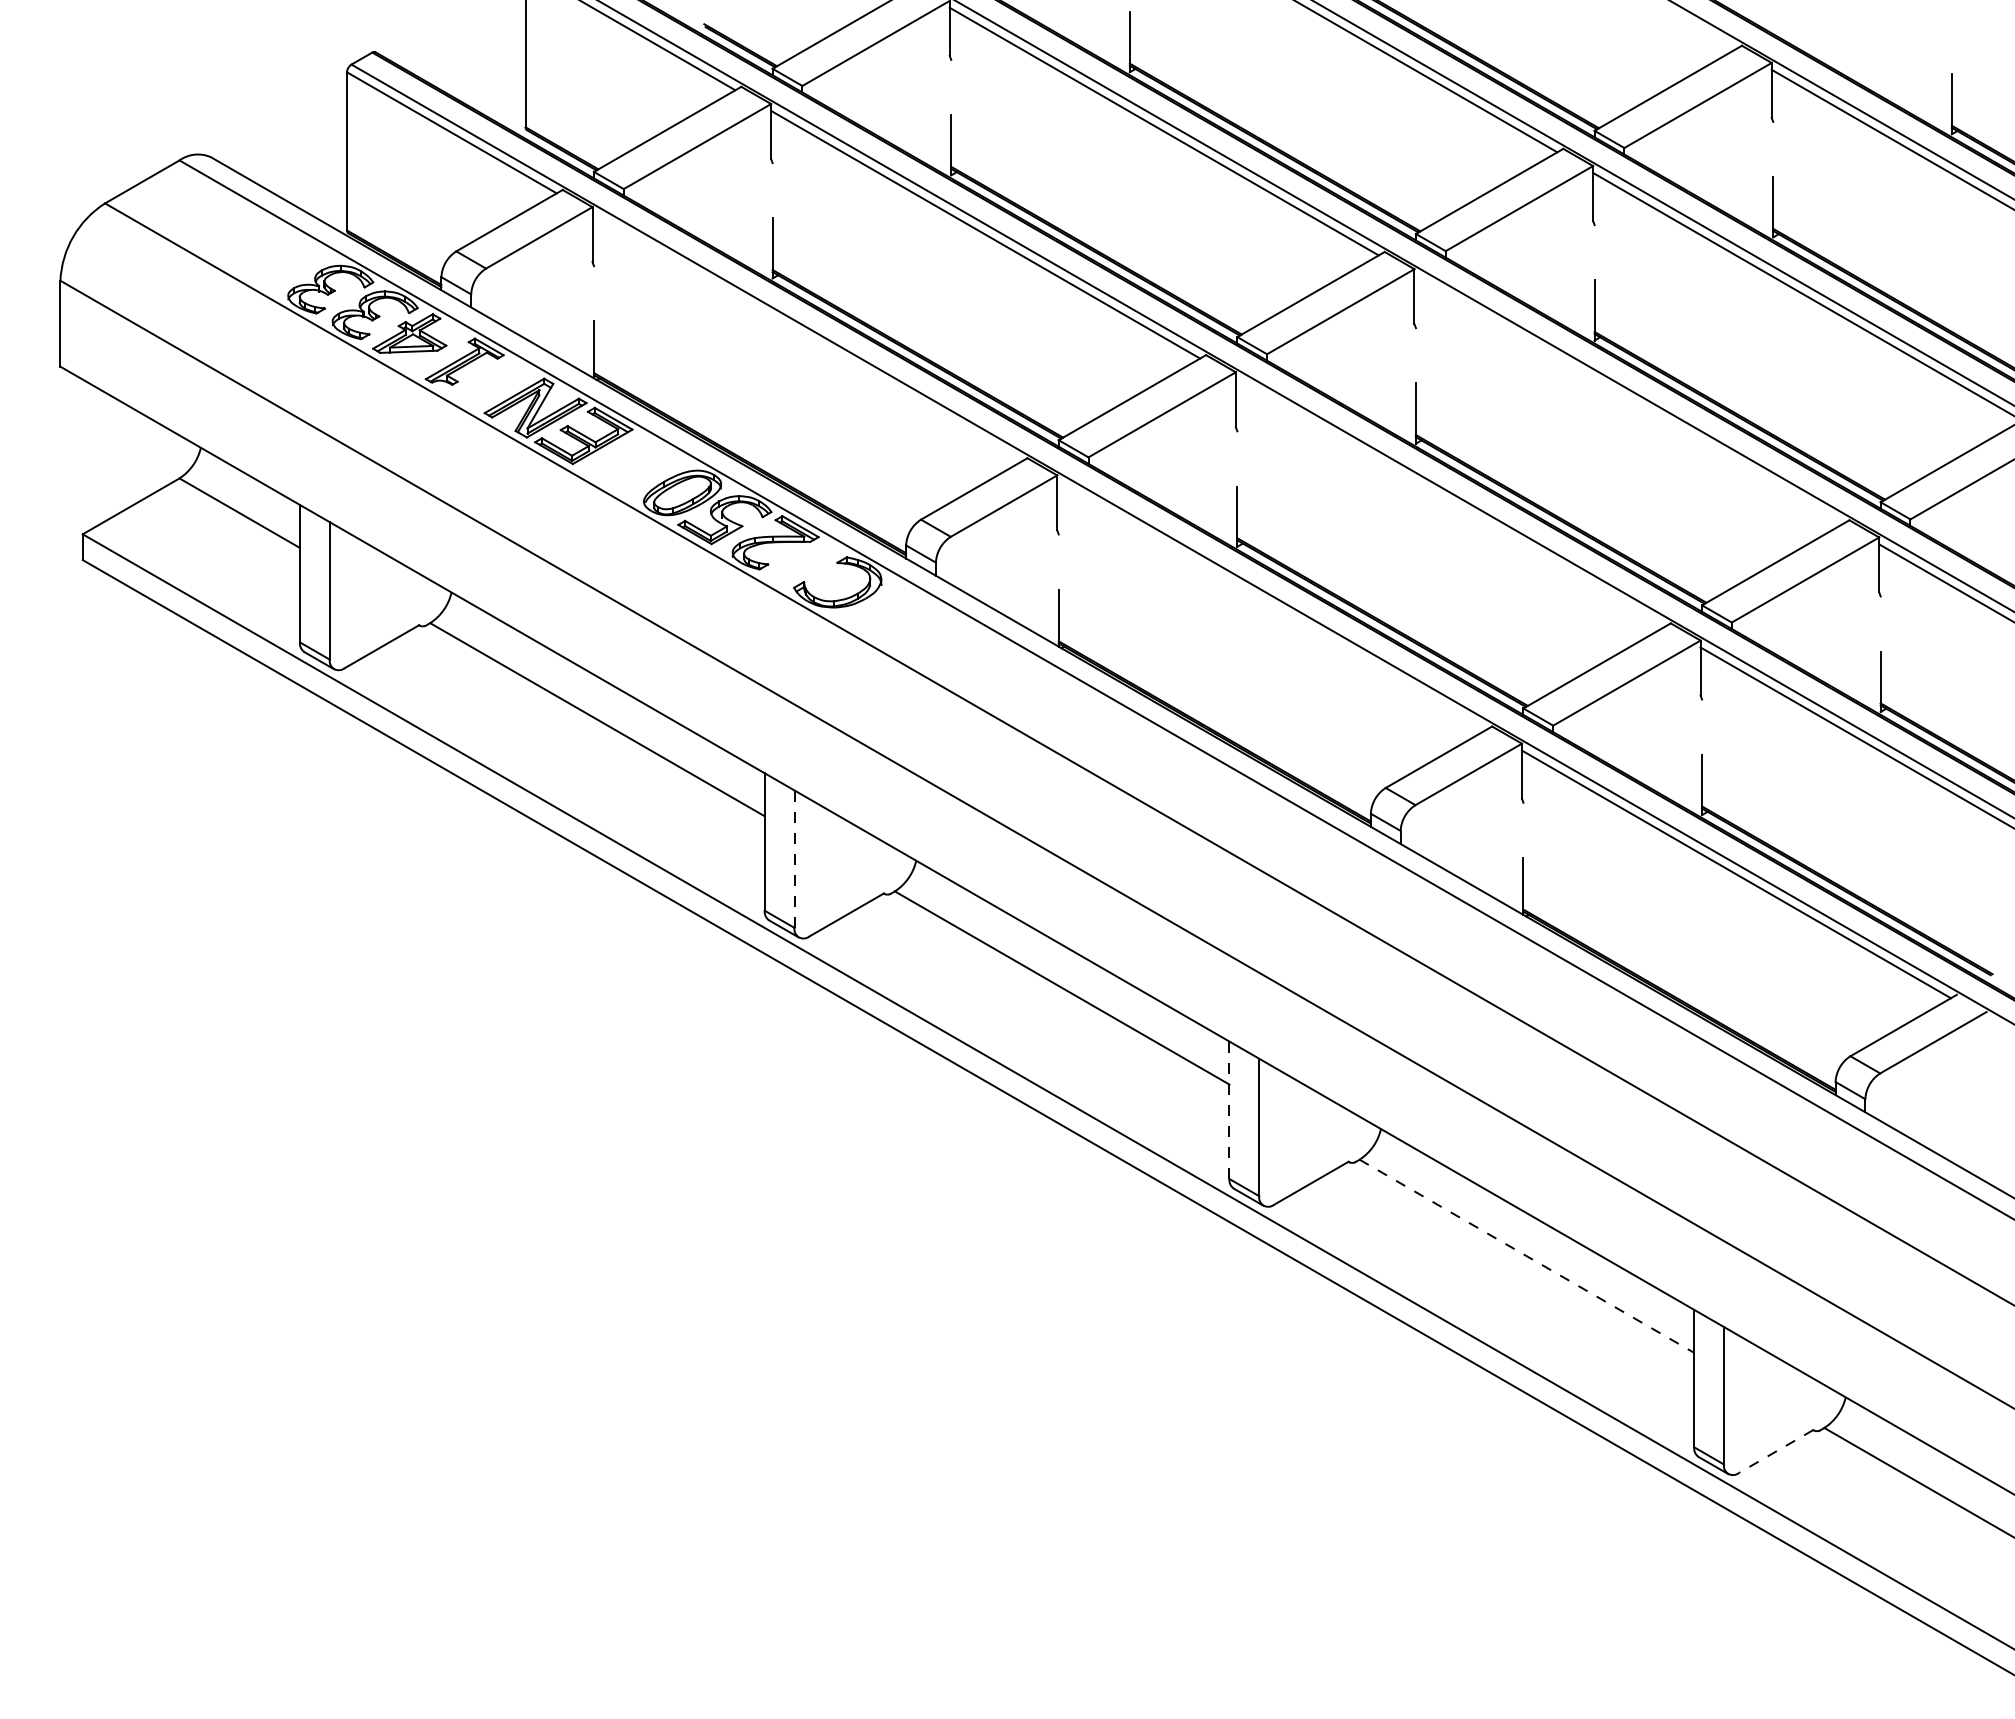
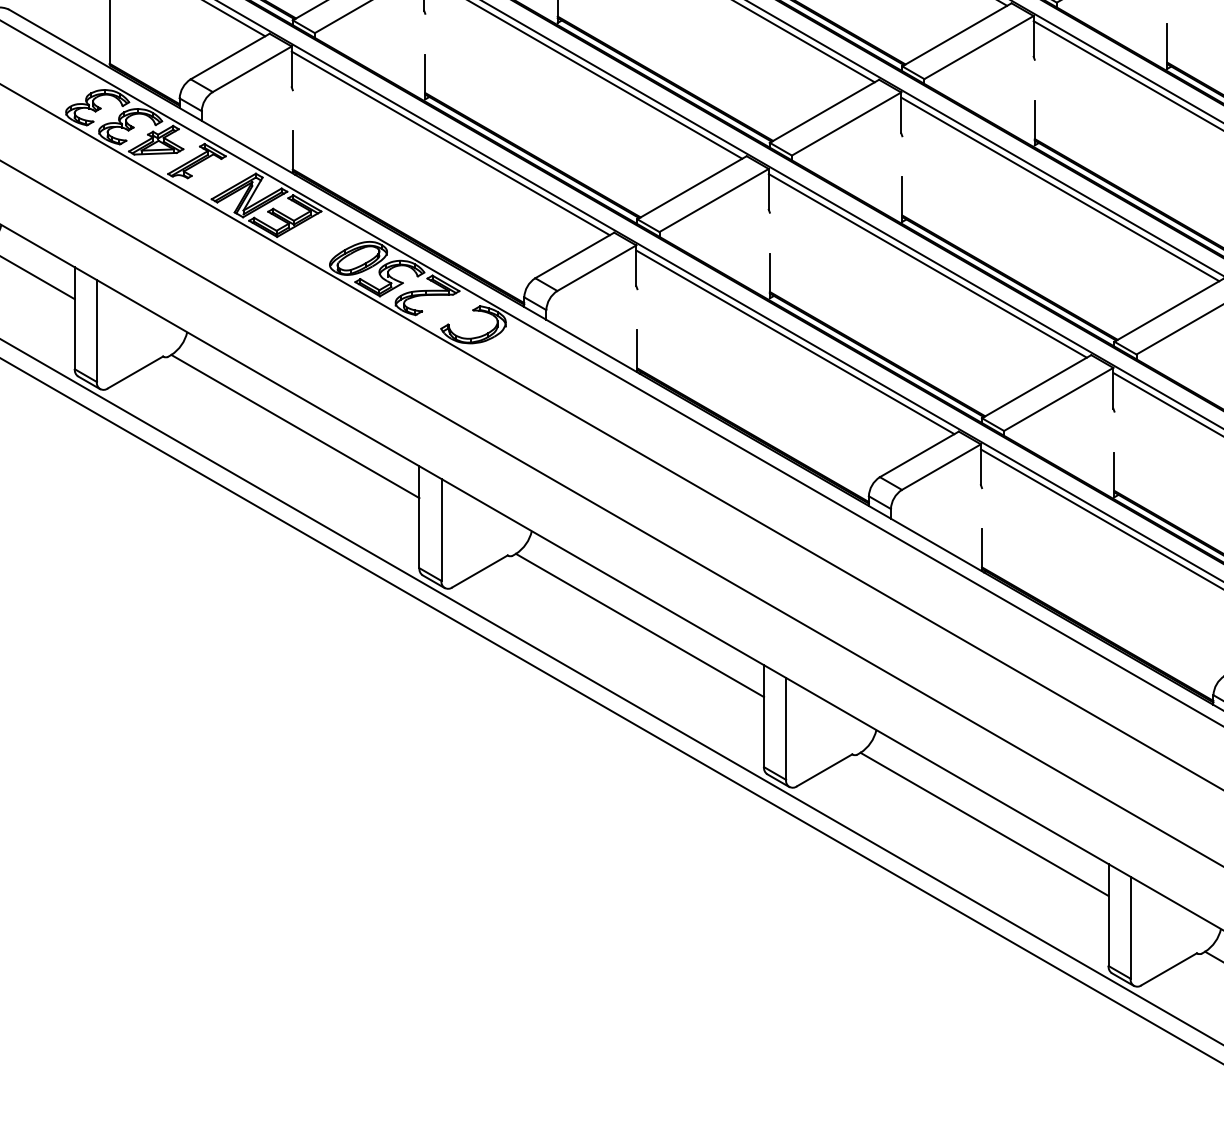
line: (806, 337) -> (450, 143), added
line: (1628, 399) -> (1059, 189), added
line: (1449, 502) -> (927, 265), added
line: (1271, 605) -> (795, 341), added
line: (794, 859) -> (441, 530), dashed -> solid
line: (1229, 1110) -> (764, 716), dashed -> solid
line: (1527, 1256) -> (985, 824), dashed -> solid
line: (1776, 1451) -> (1169, 969), dashed -> solid

